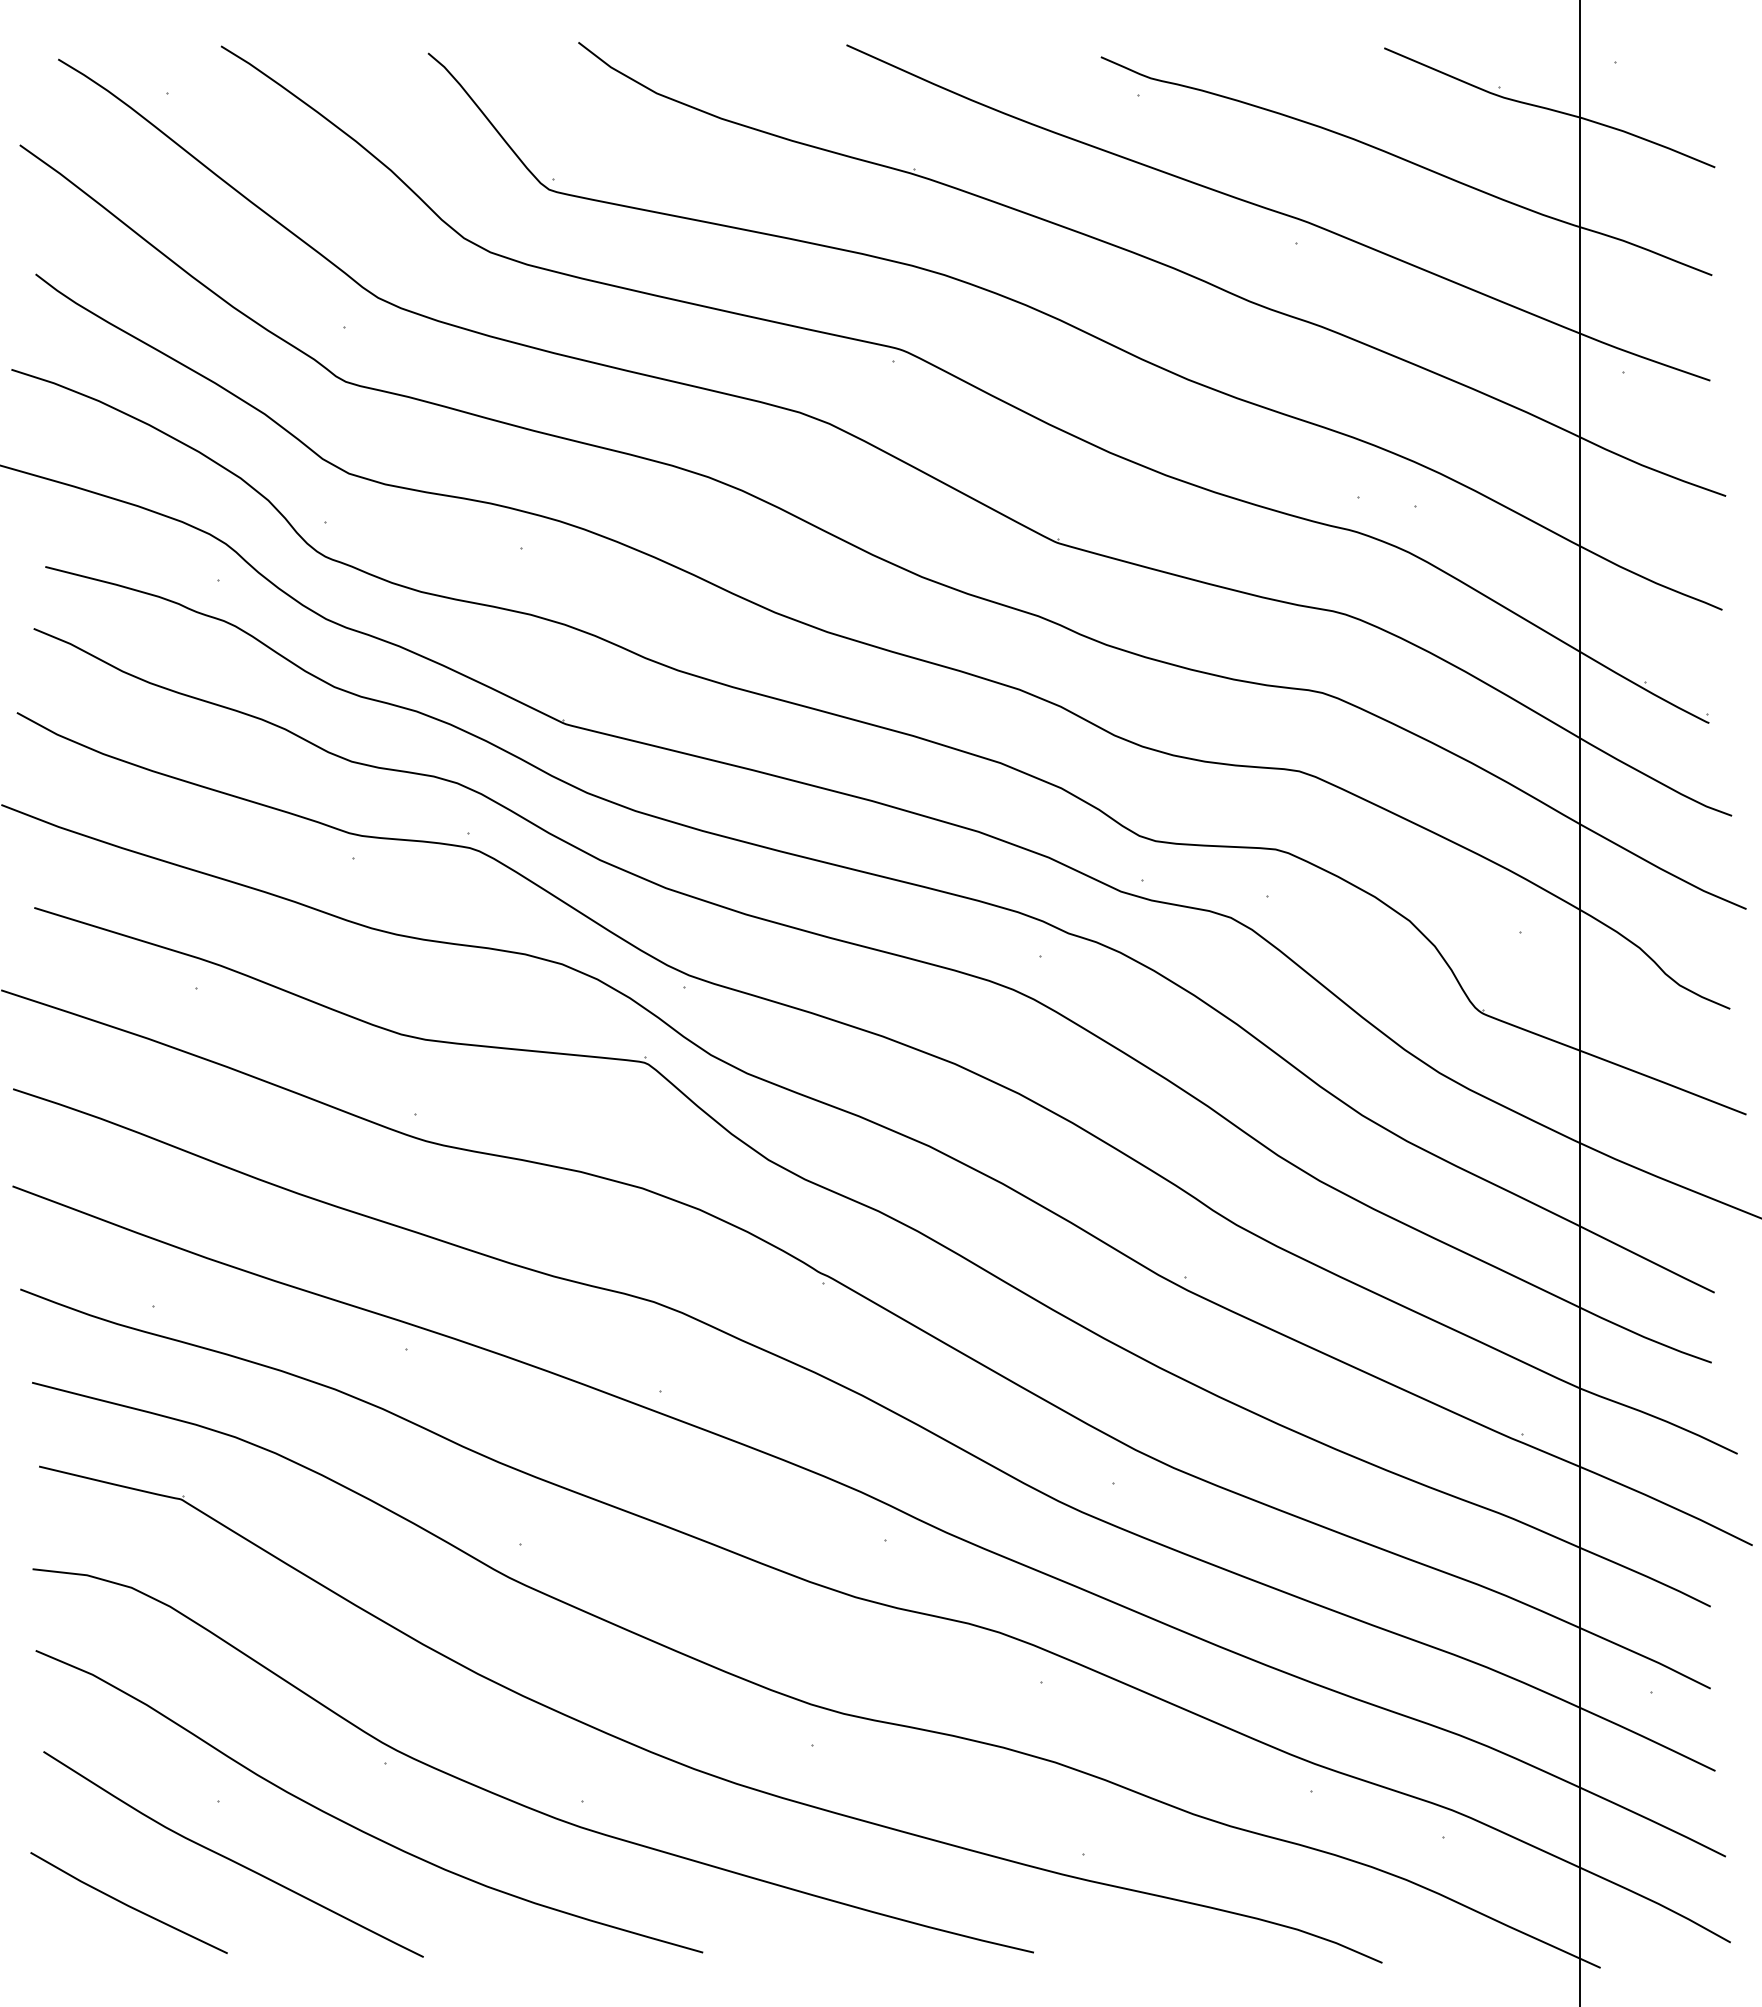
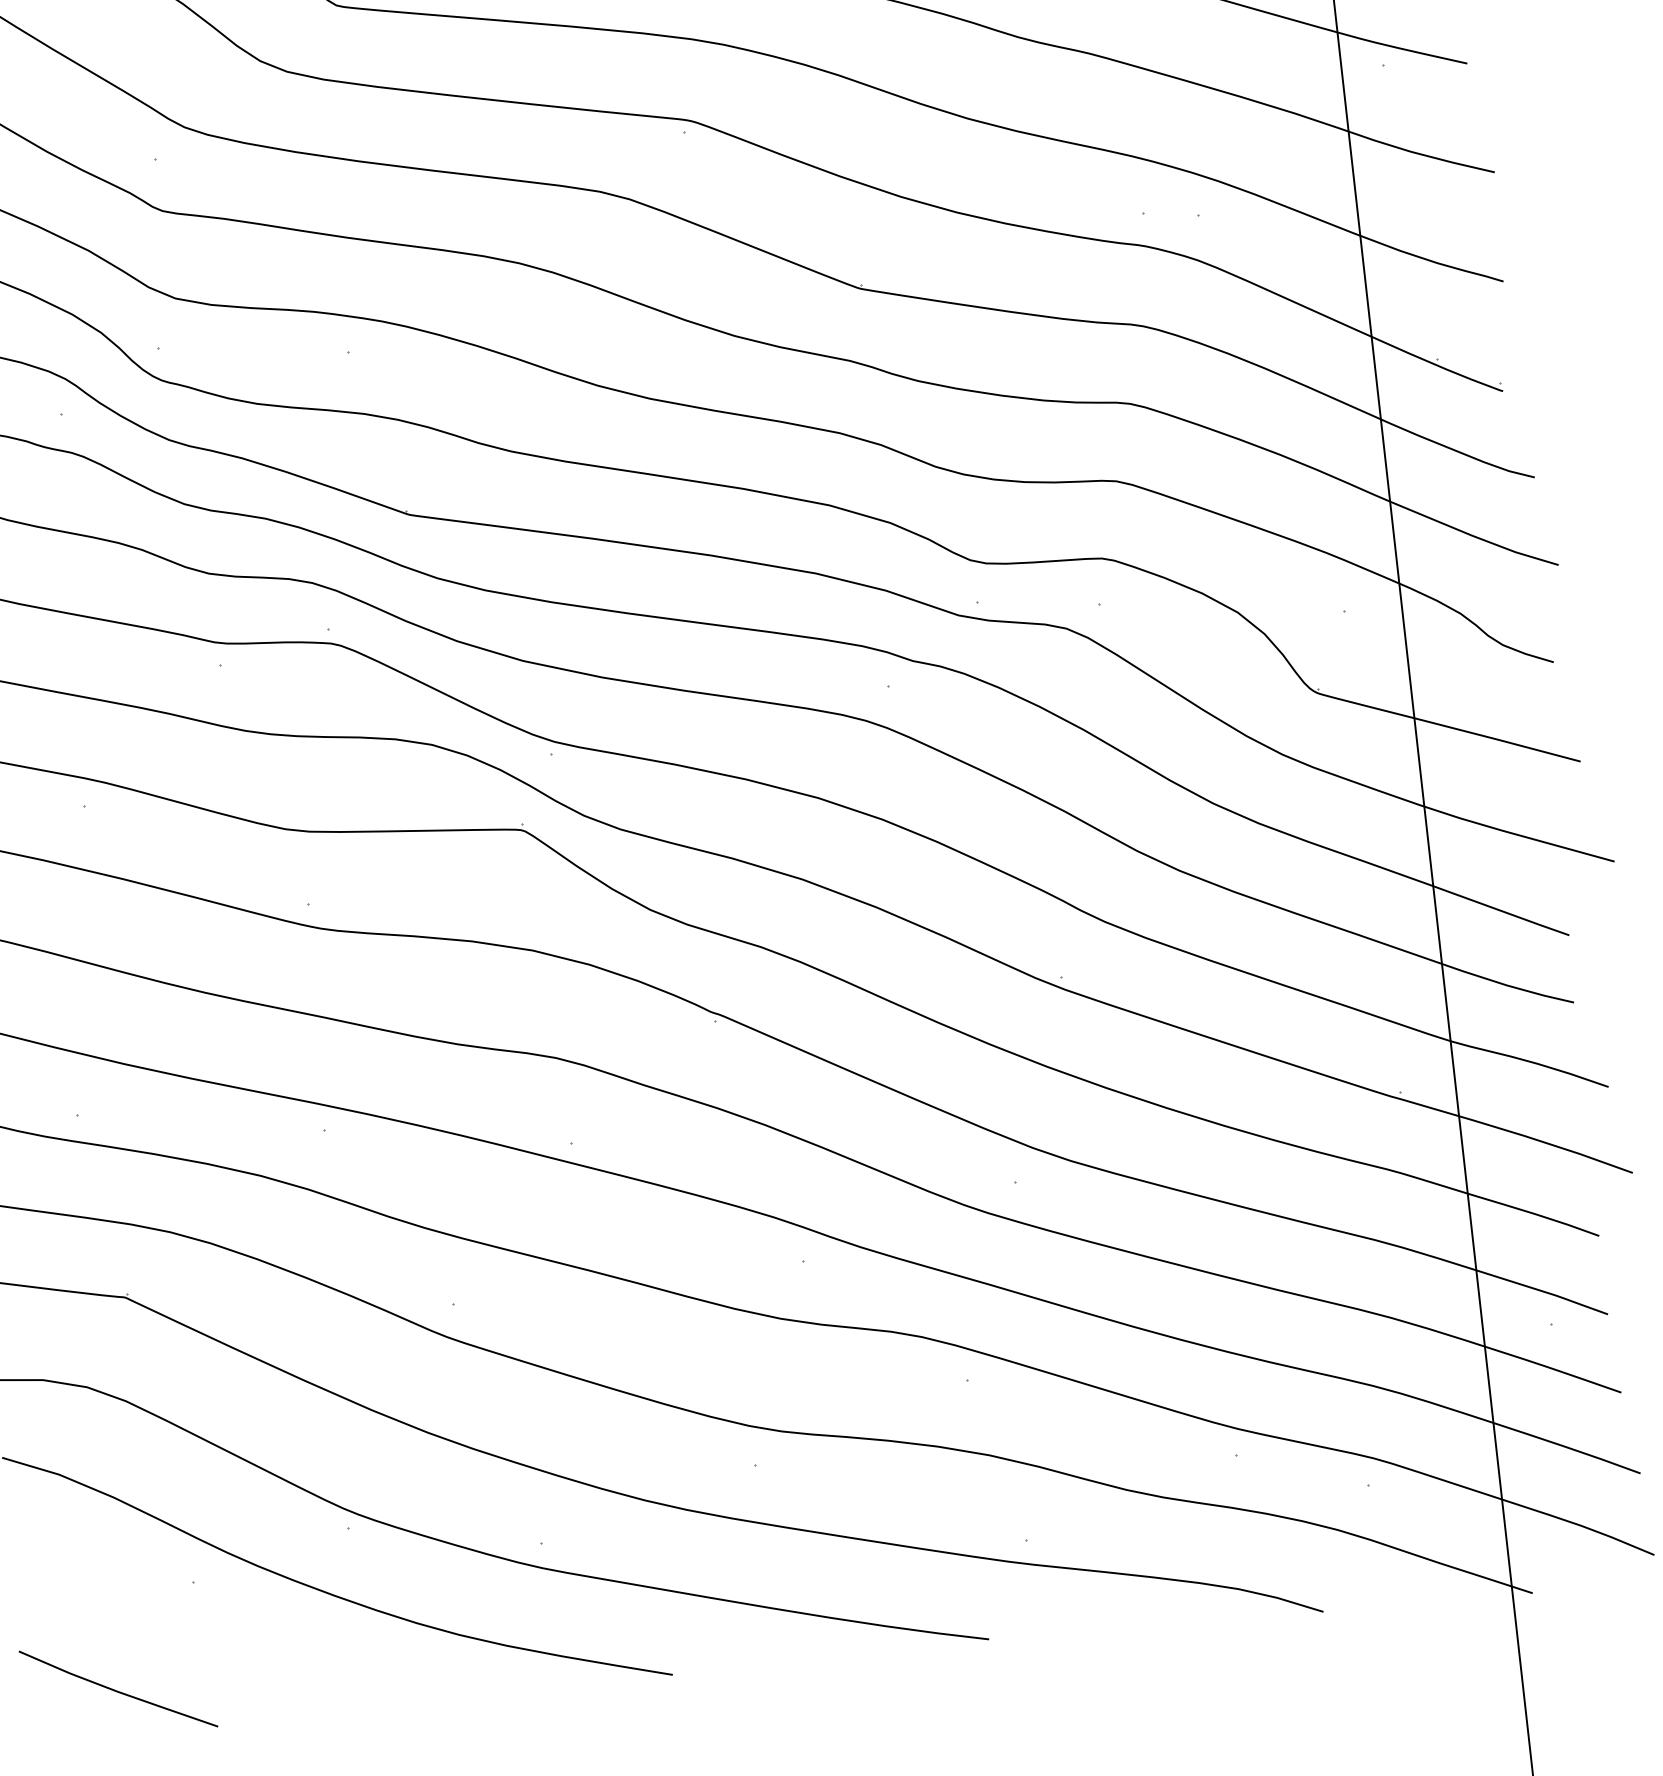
curve: (230, 1858) -> (210, 1635), removed

